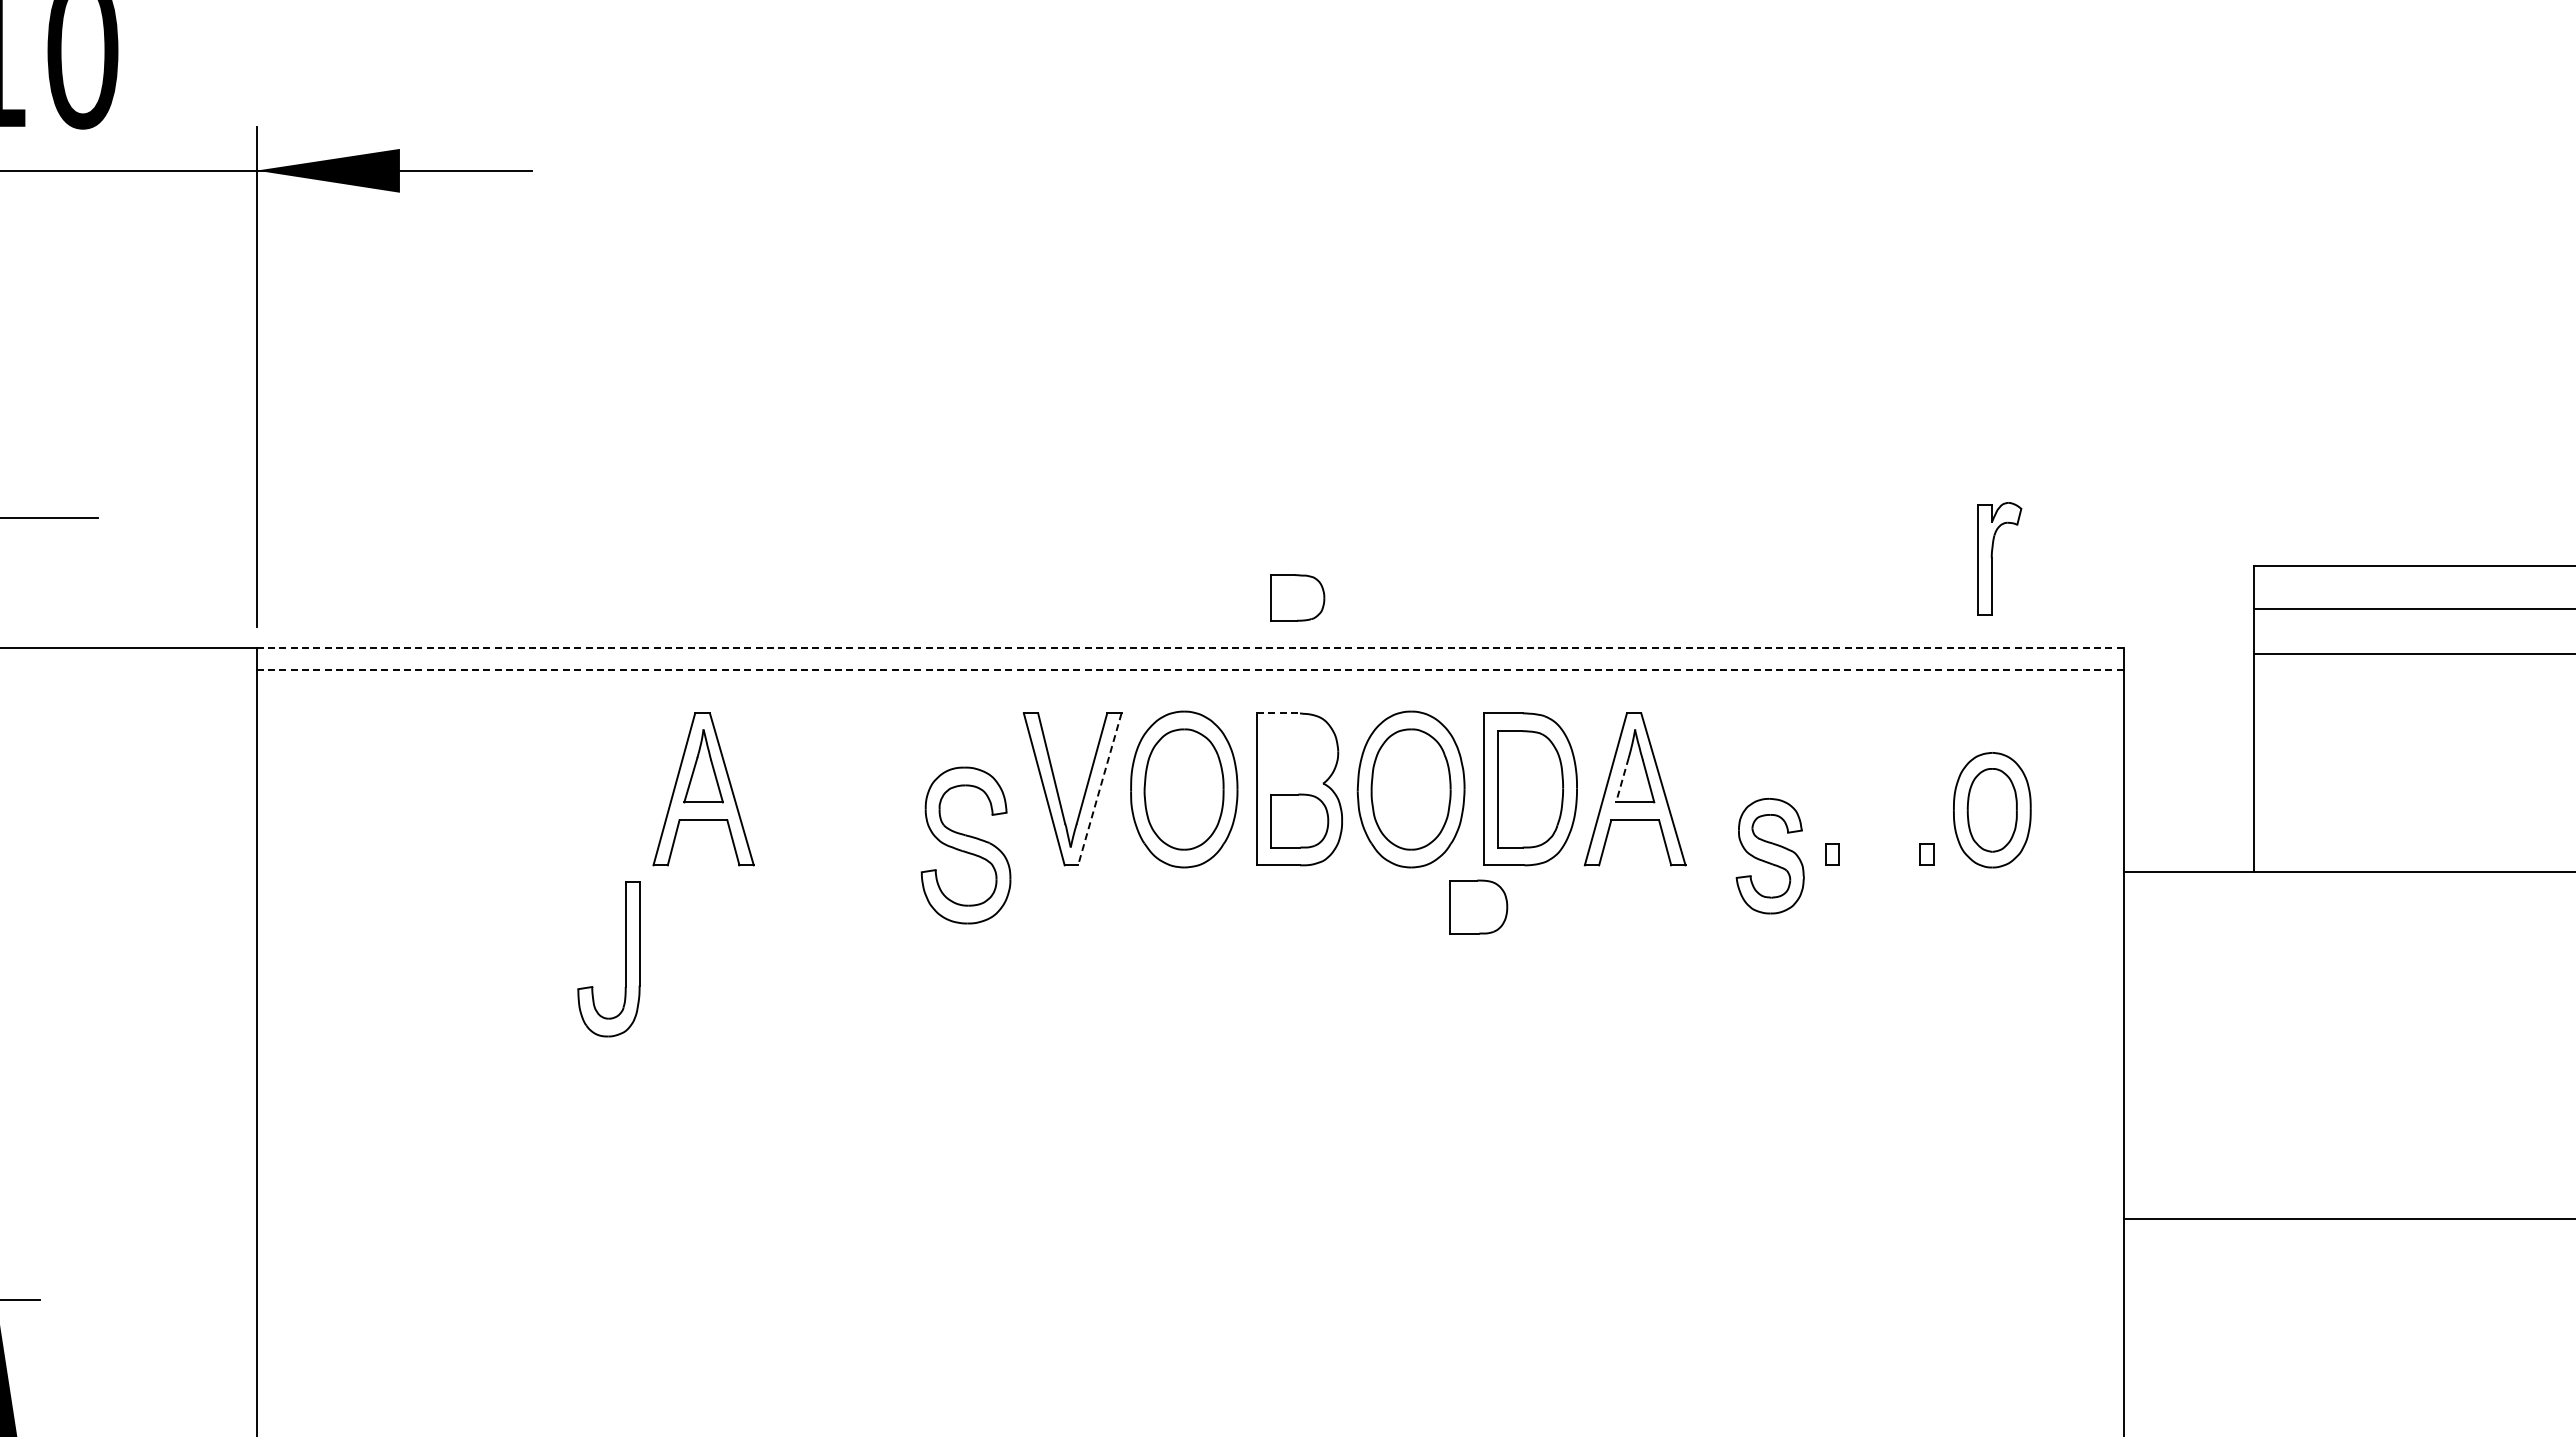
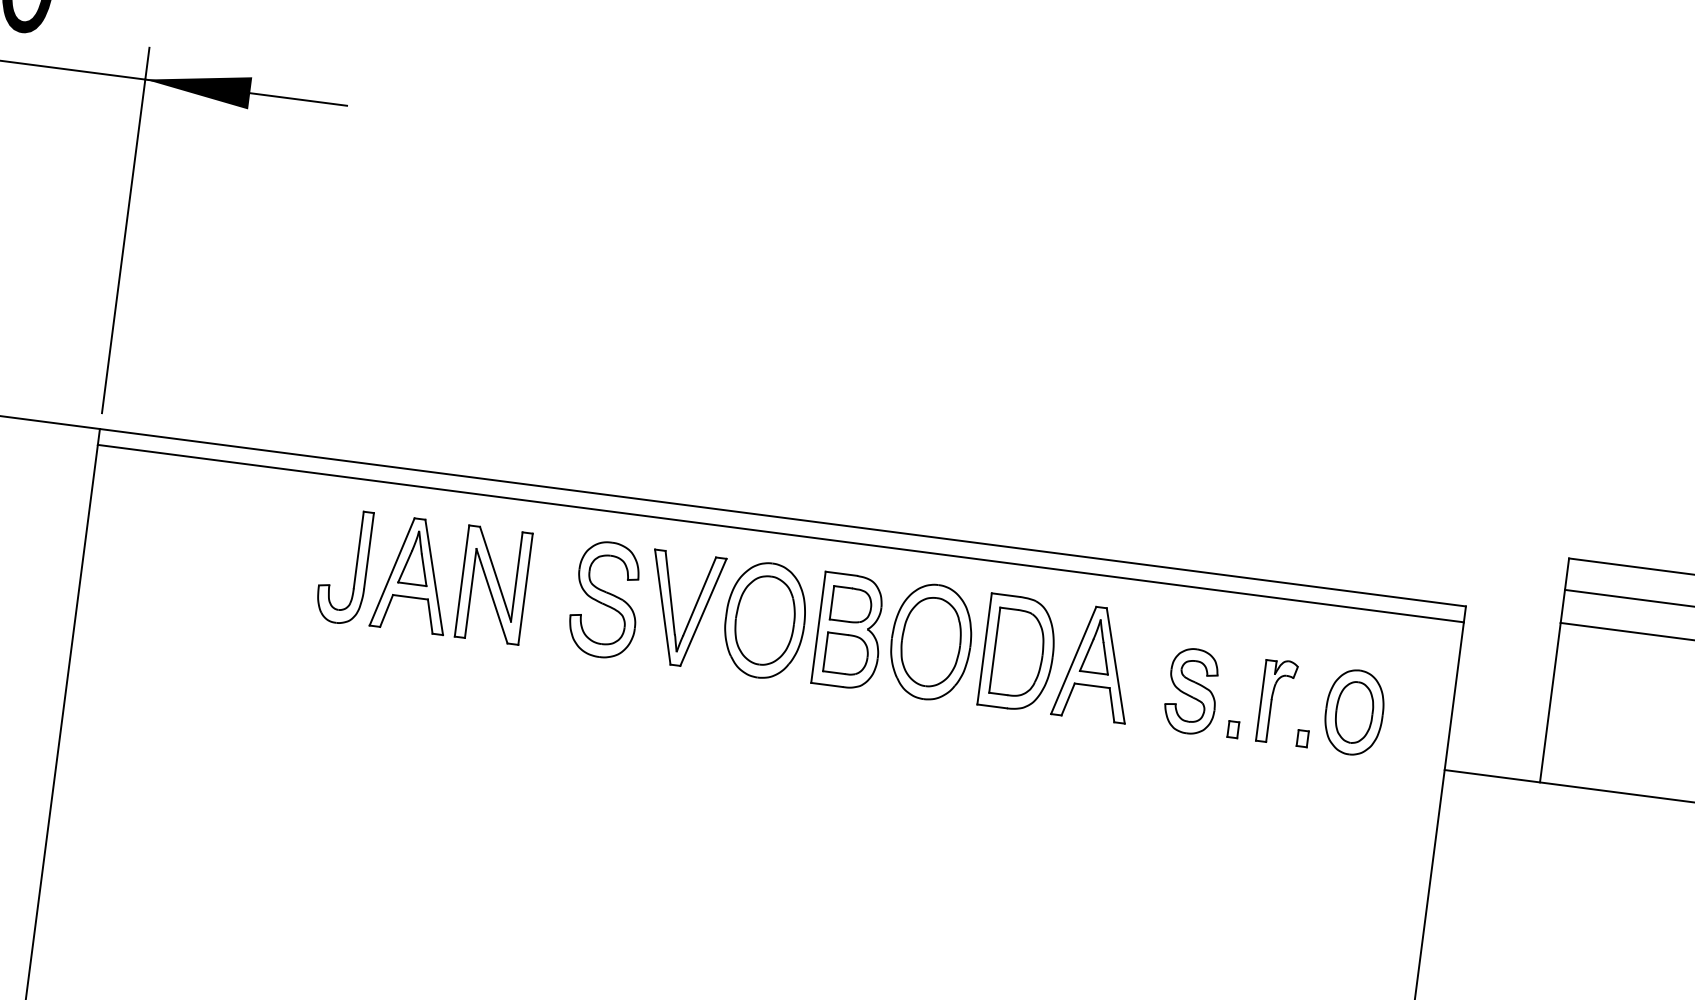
part: (1992, 558) -> (1272, 700), moved
part: (1297, 597) -> (851, 604), moved
line: (1190, 648) -> (783, 517), dashed -> solid
line: (1190, 669) -> (781, 533), dashed -> solid
line: (1279, 713) -> (842, 573), dashed -> solid
line: (1622, 780) -> (1086, 655), dashed -> solid
part: (813, 789) -> (493, 585), added
line: (1099, 789) -> (703, 612), dashed -> solid
part: (965, 845) -> (605, 599), moved
part: (1769, 856) -> (1191, 691), moved
part: (1478, 906) -> (969, 734), removed
part: (625, 959) -> (356, 568), moved

